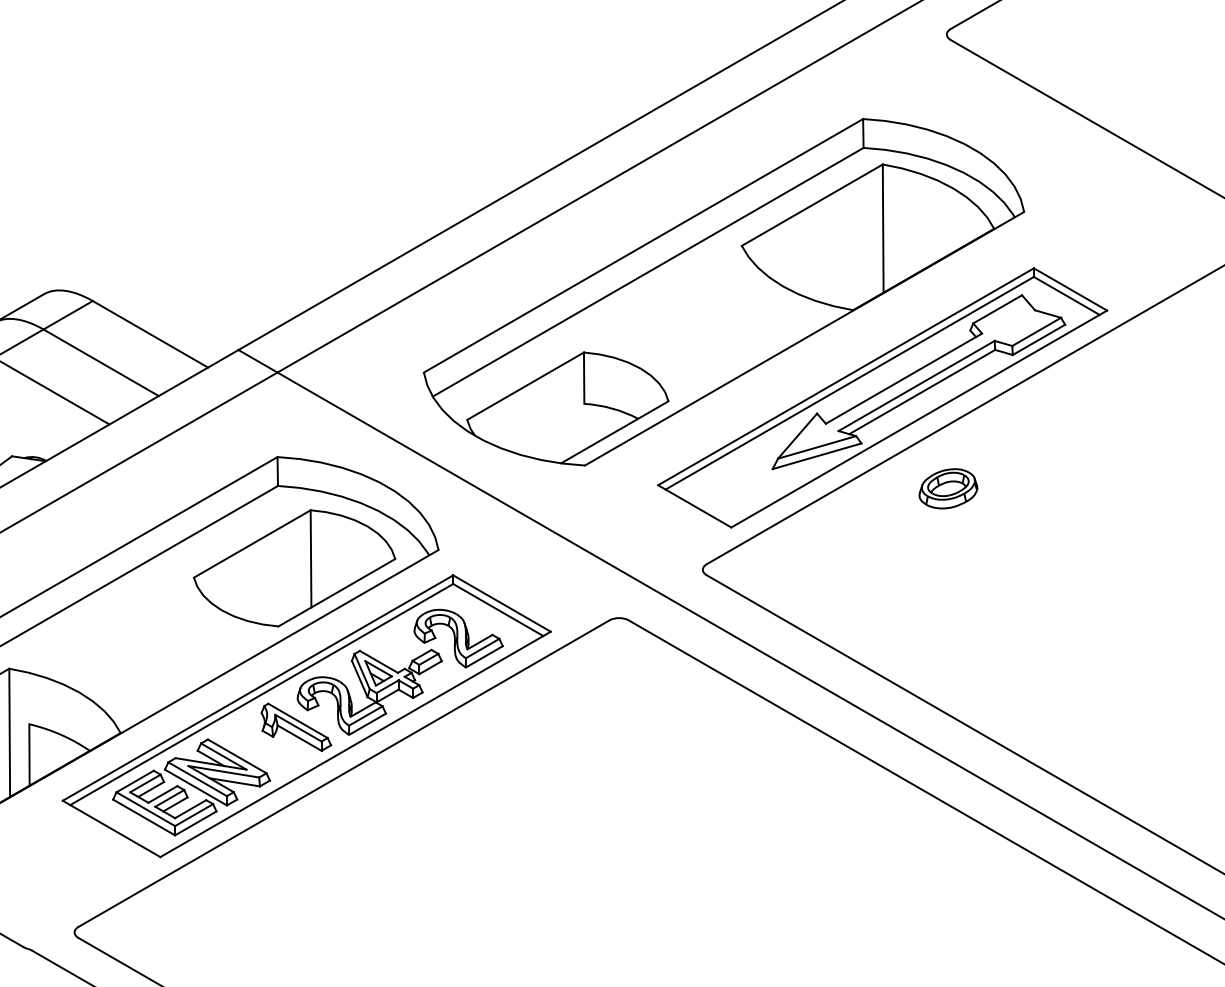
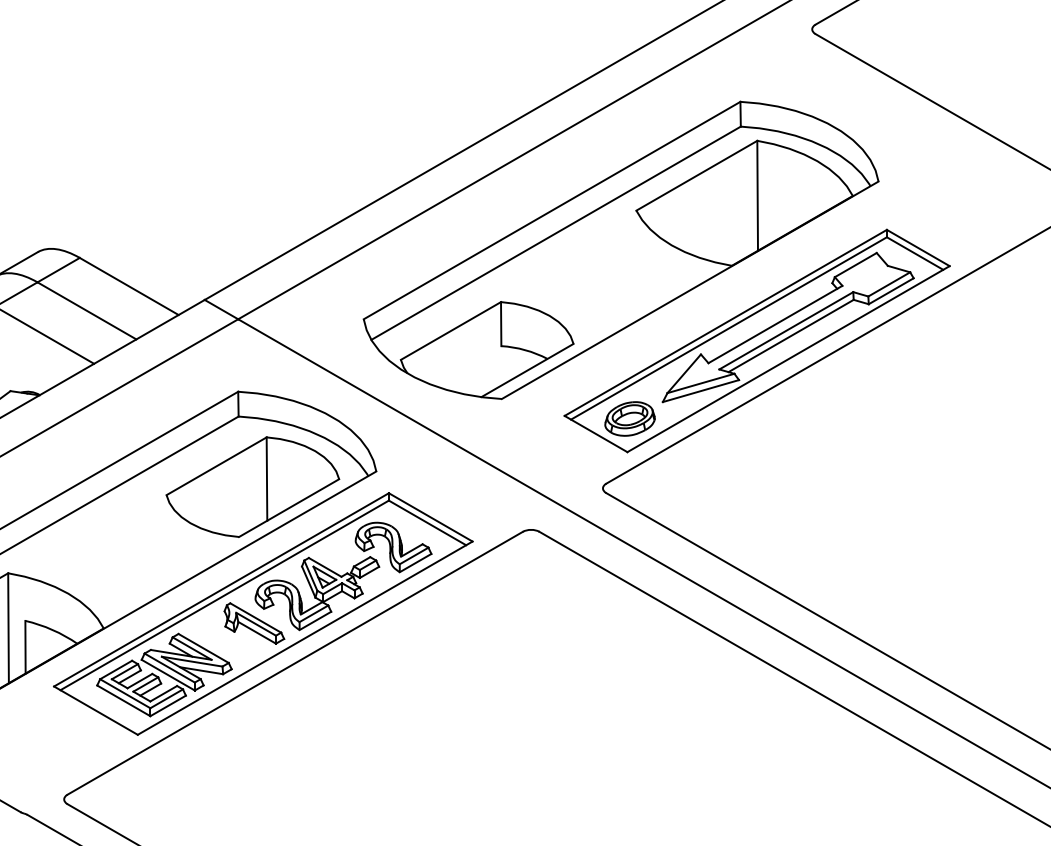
part: (948, 488) -> (630, 418), moved

